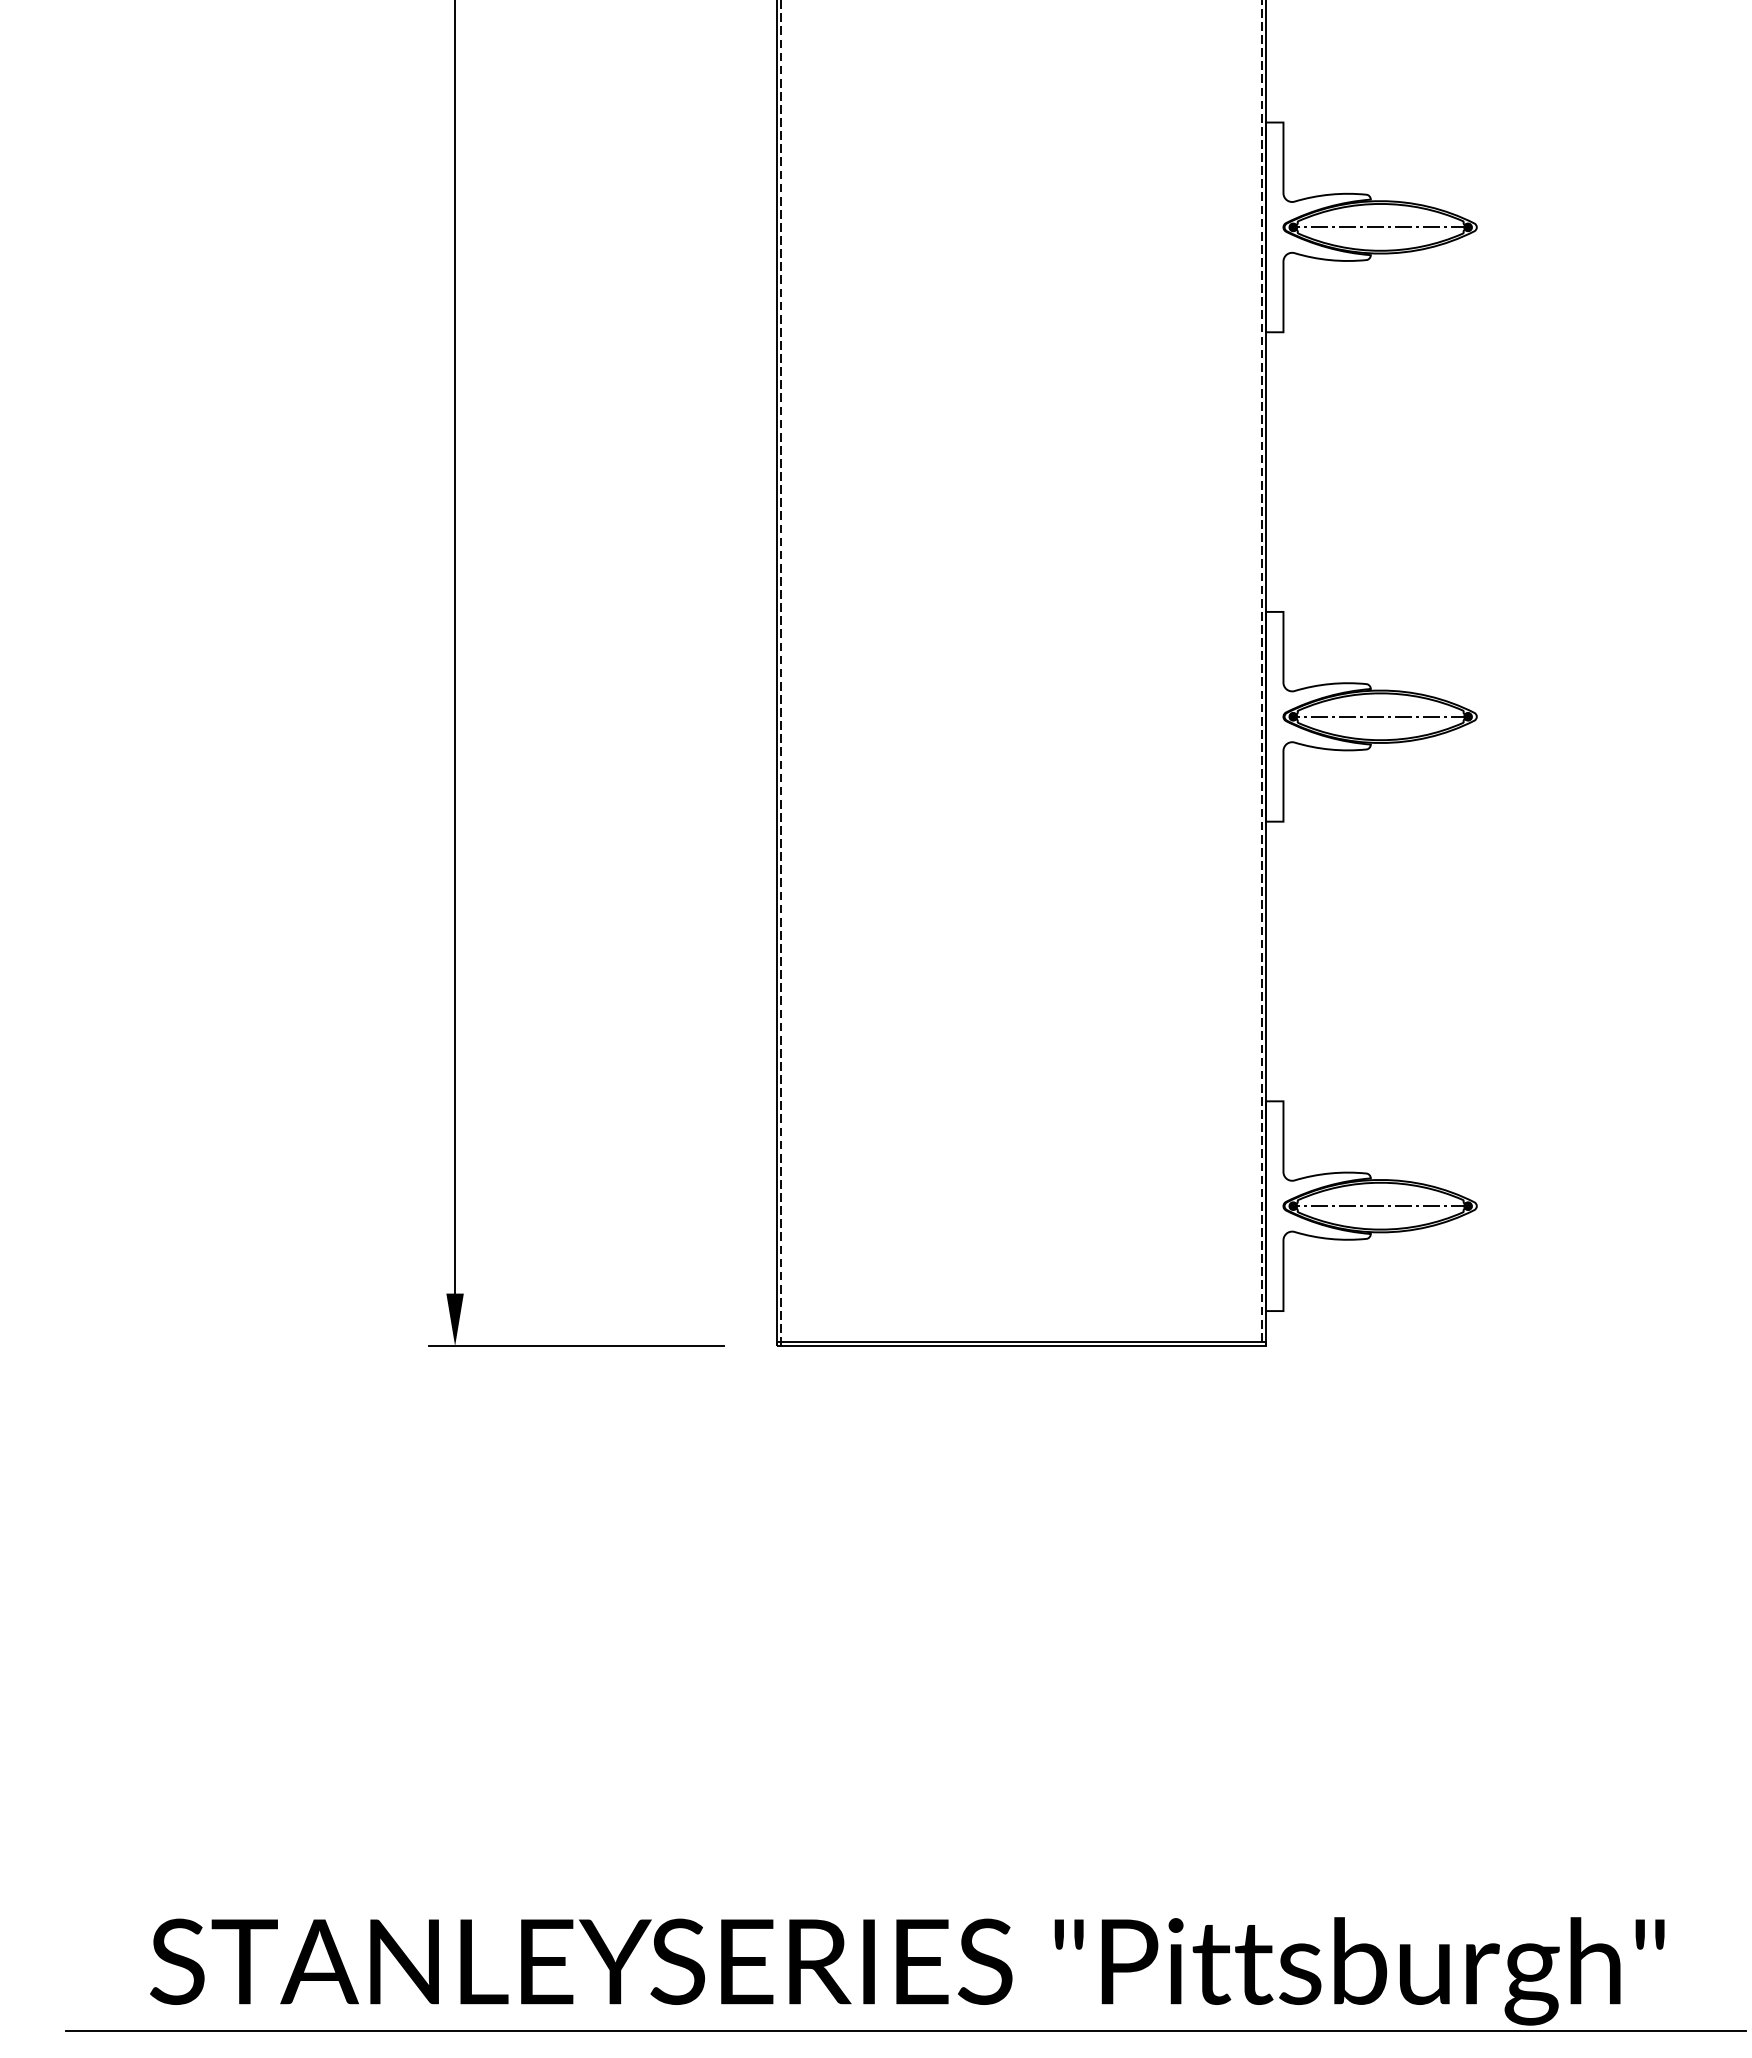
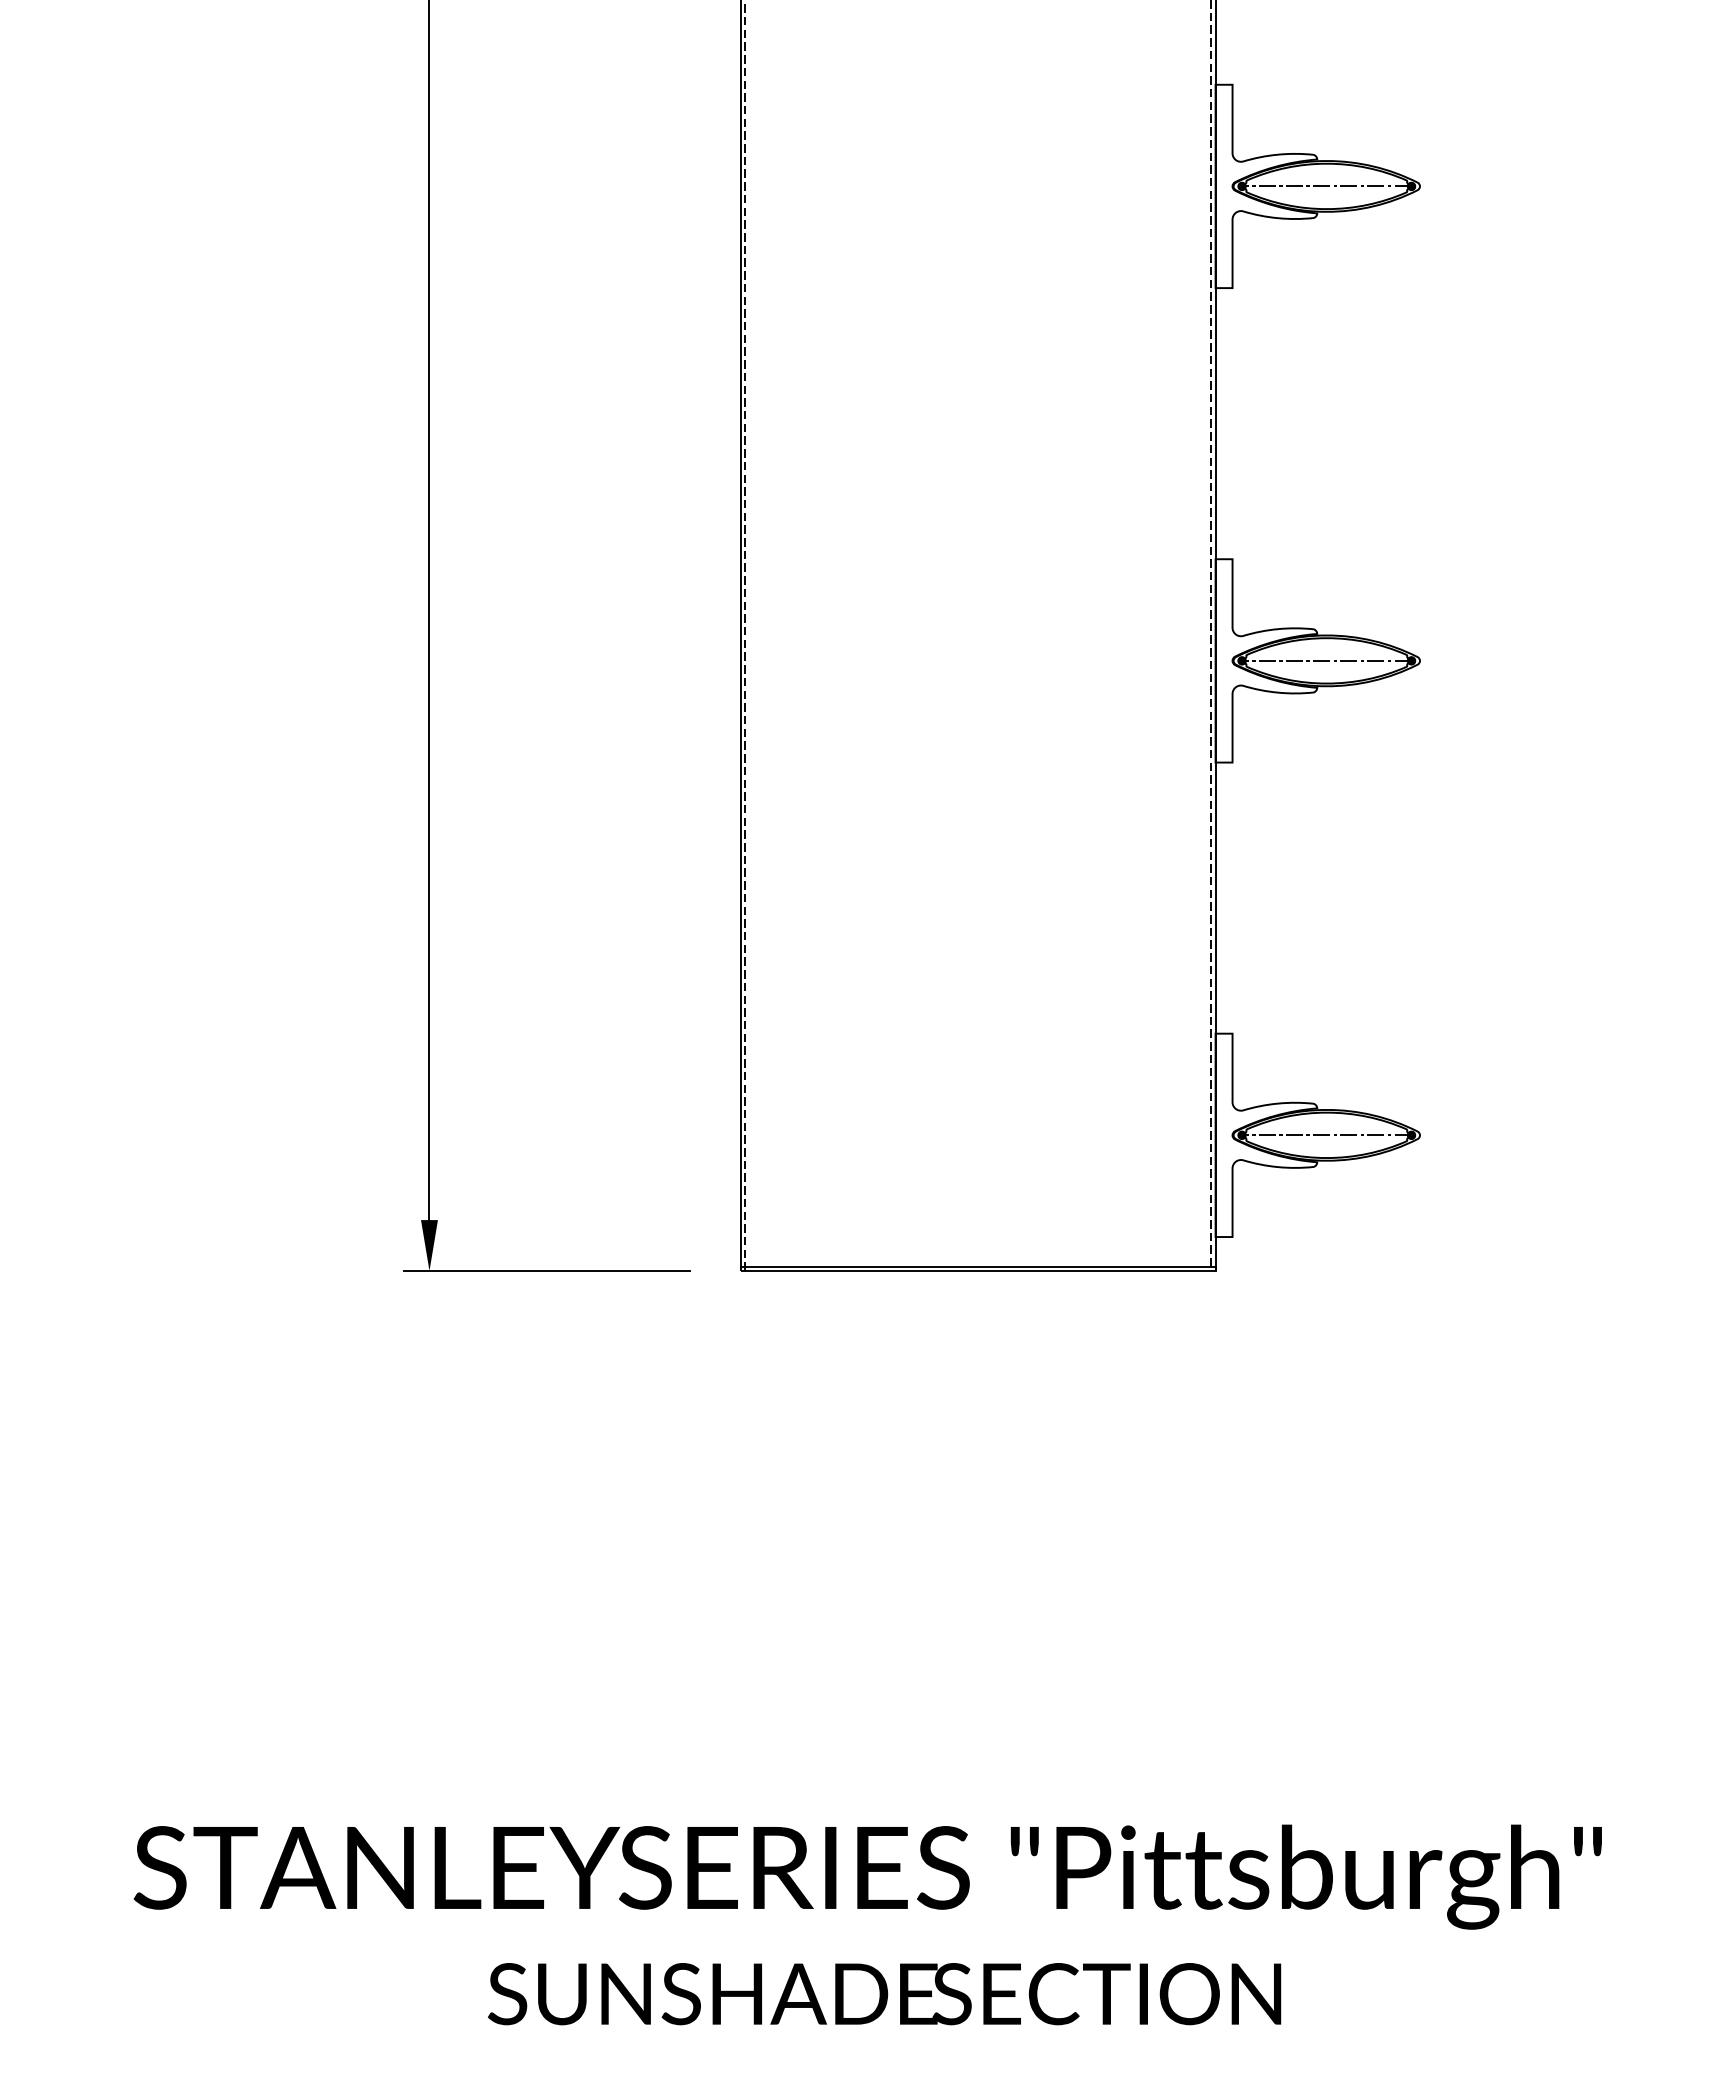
line: (905, 2030) -> (866, 1934), removed

